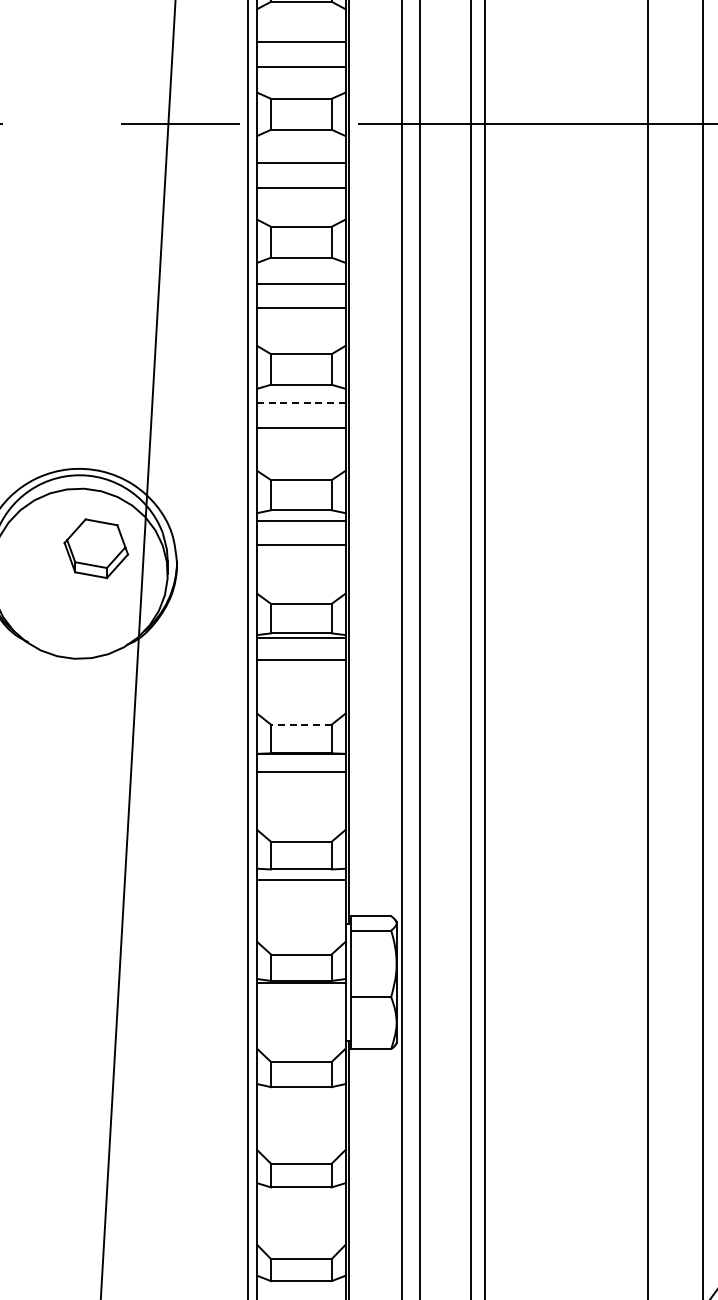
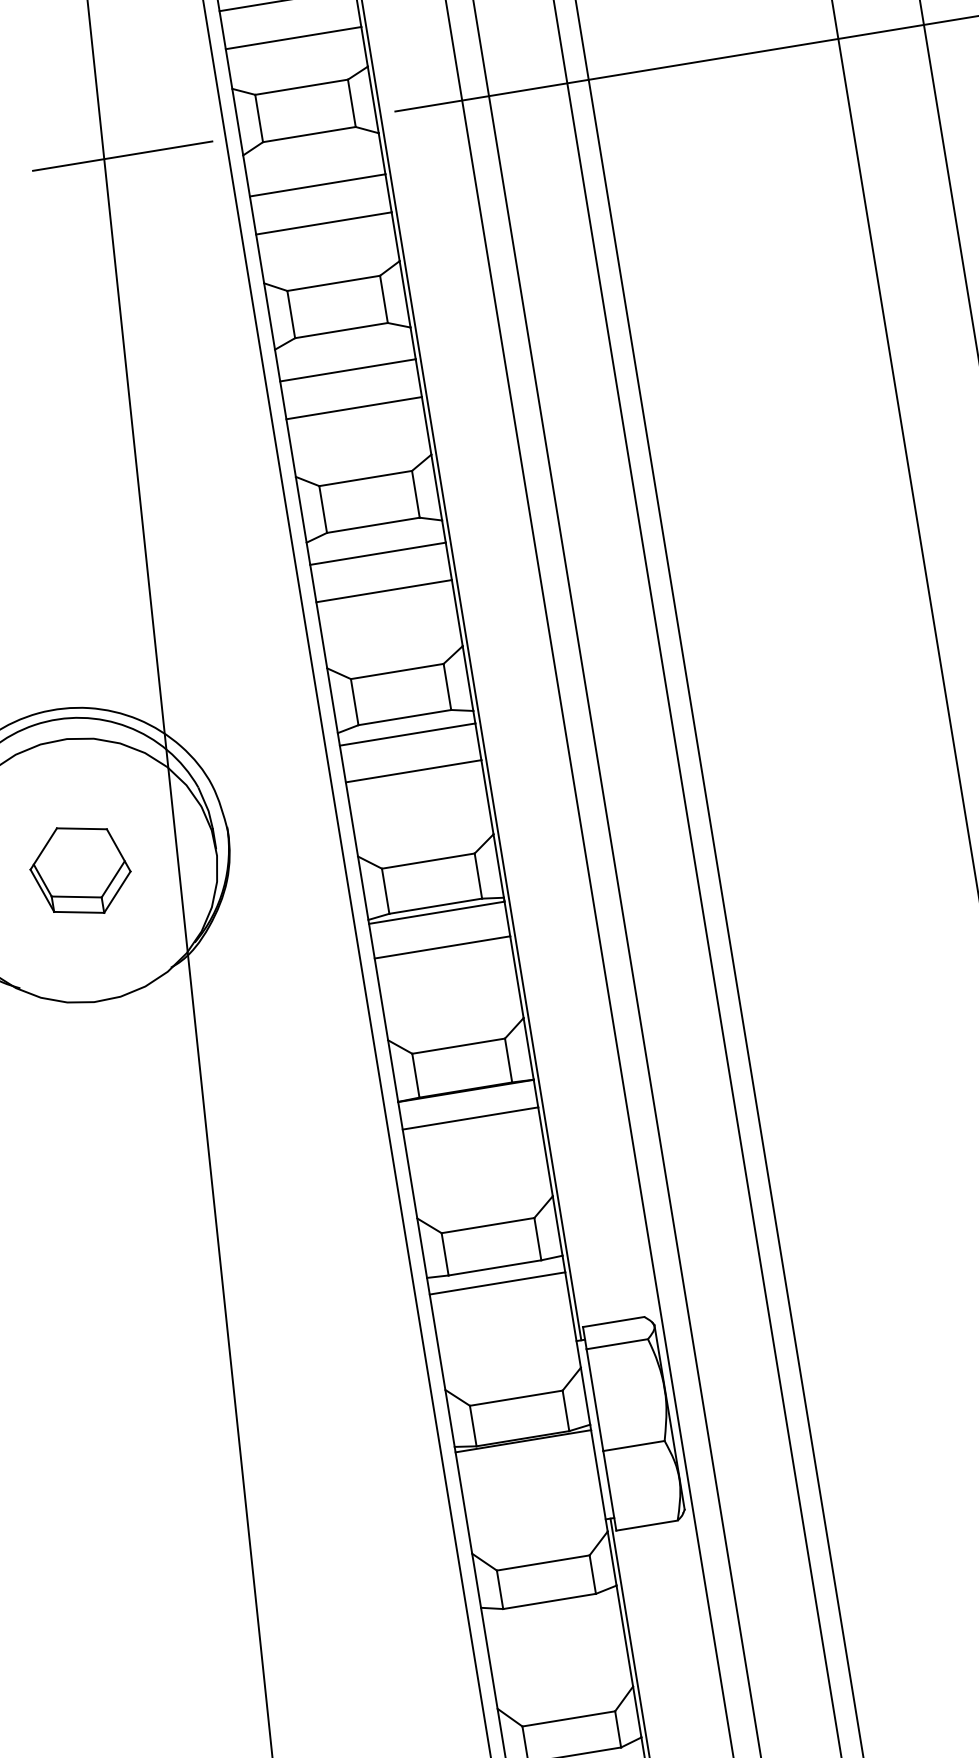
line: (300, 403) -> (376, 554), dashed -> solid
part: (96, 548) -> (80, 870), moved
line: (300, 724) -> (457, 1046), dashed -> solid

